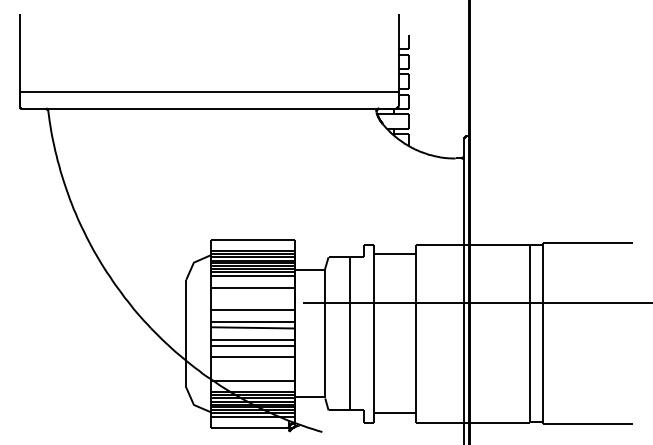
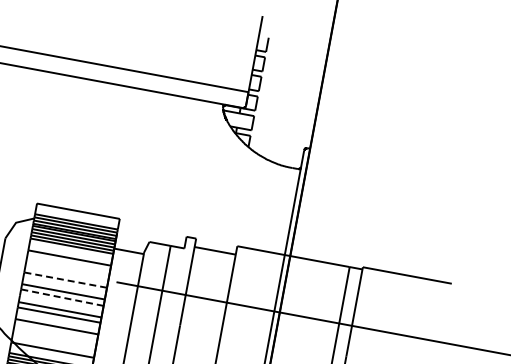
line: (252, 310) -> (64, 280), solid -> dashed
line: (252, 327) -> (61, 297), solid -> dashed

